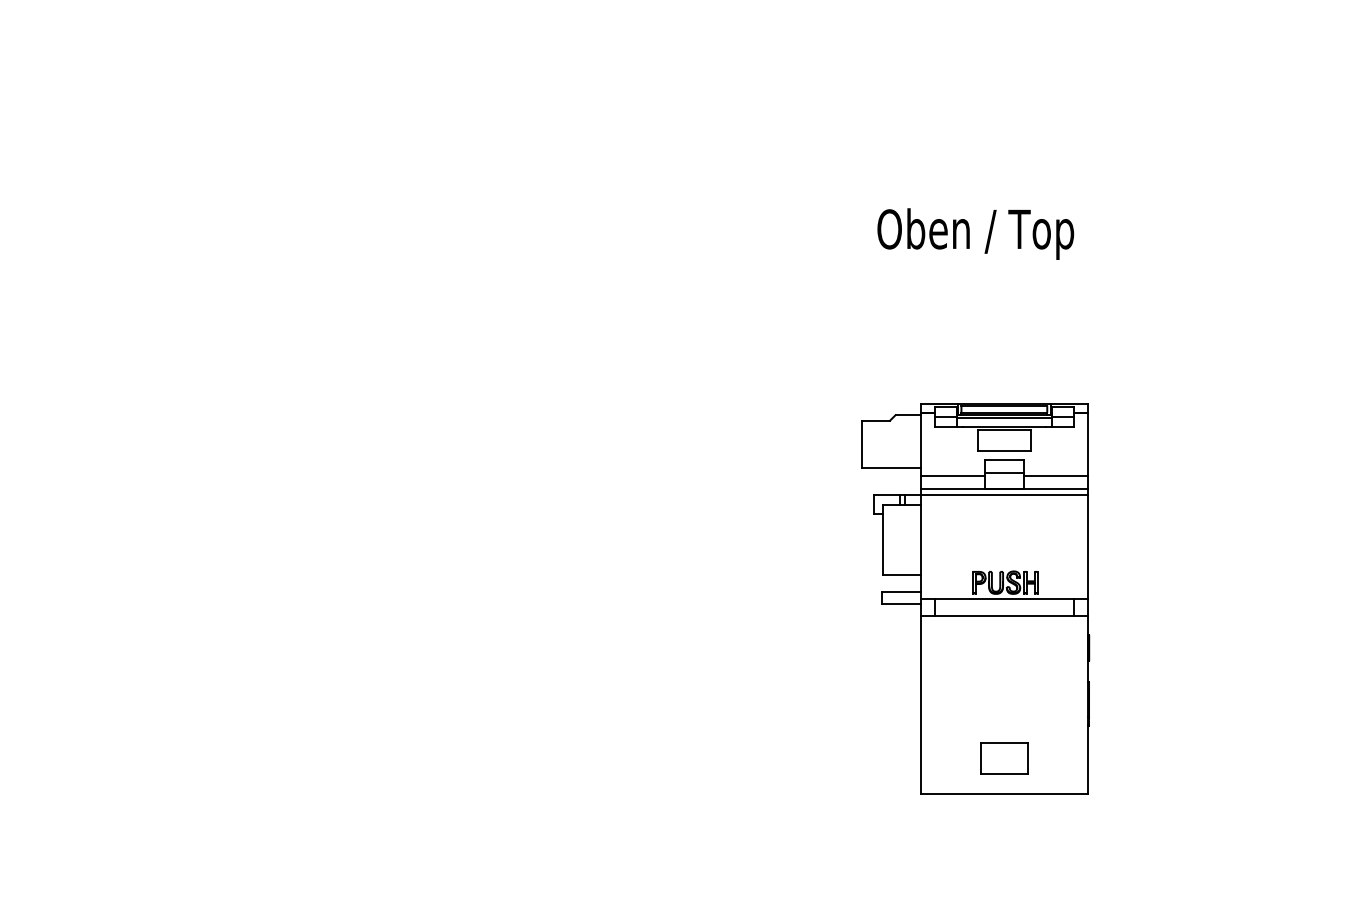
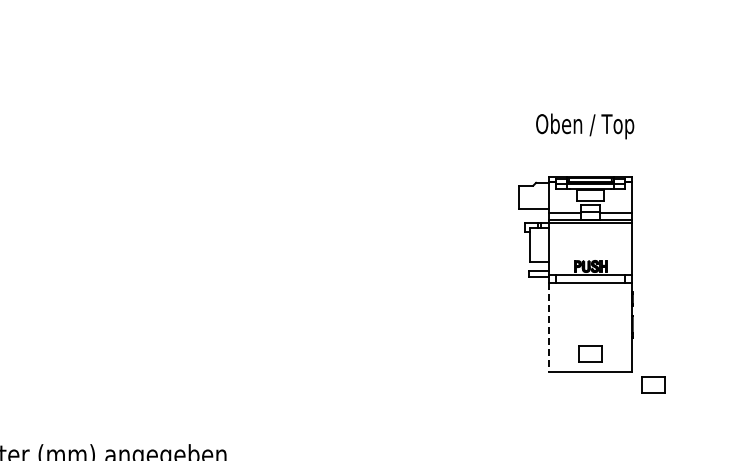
text: (976, 234) -> (585, 126), moved
line: (920, 704) -> (548, 327), solid -> dashed
part: (1130, 819) -> (653, 384), added

